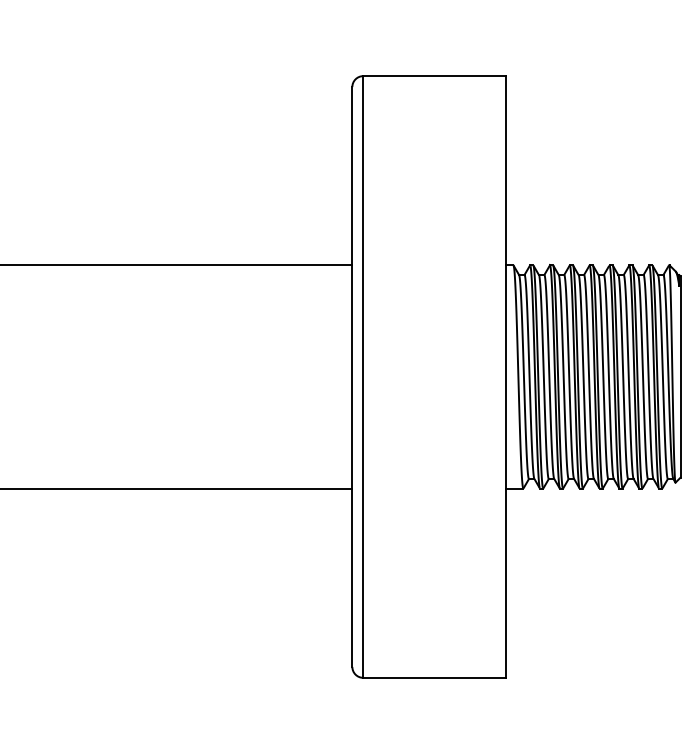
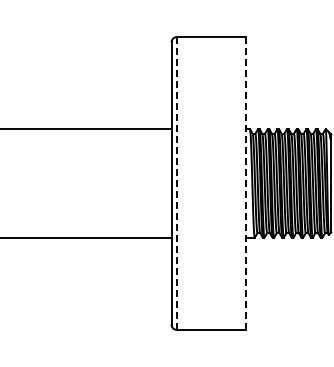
line: (362, 379) -> (176, 184), solid -> dashed
line: (506, 379) -> (246, 184), solid -> dashed

